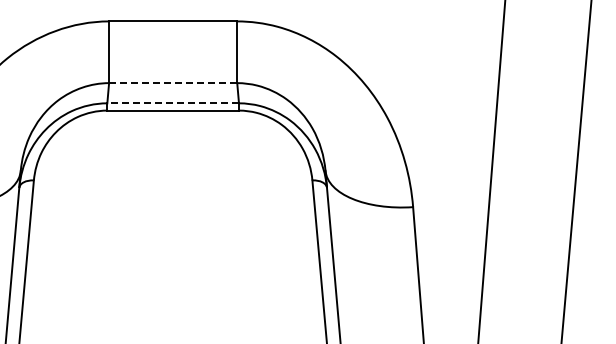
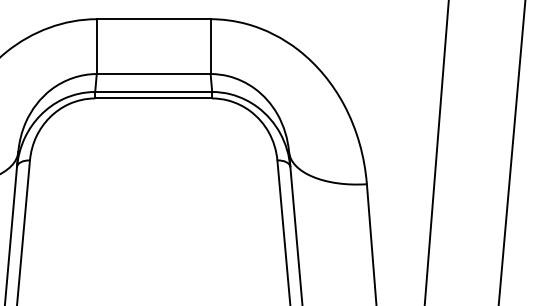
line: (173, 83) -> (153, 74), dashed -> solid
line: (173, 103) -> (153, 92), dashed -> solid

